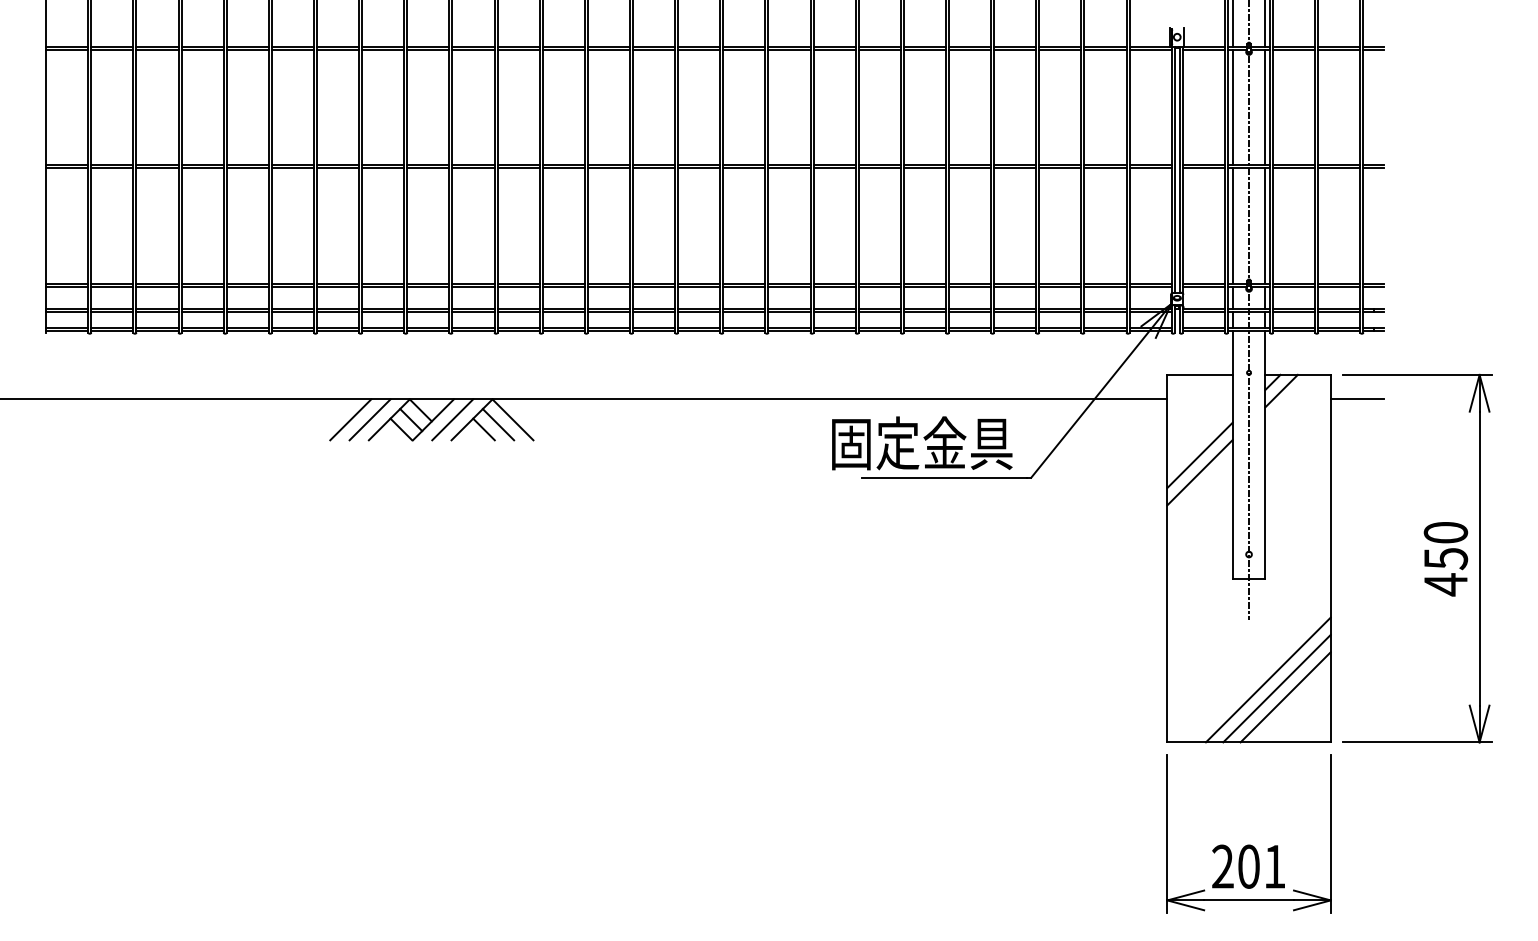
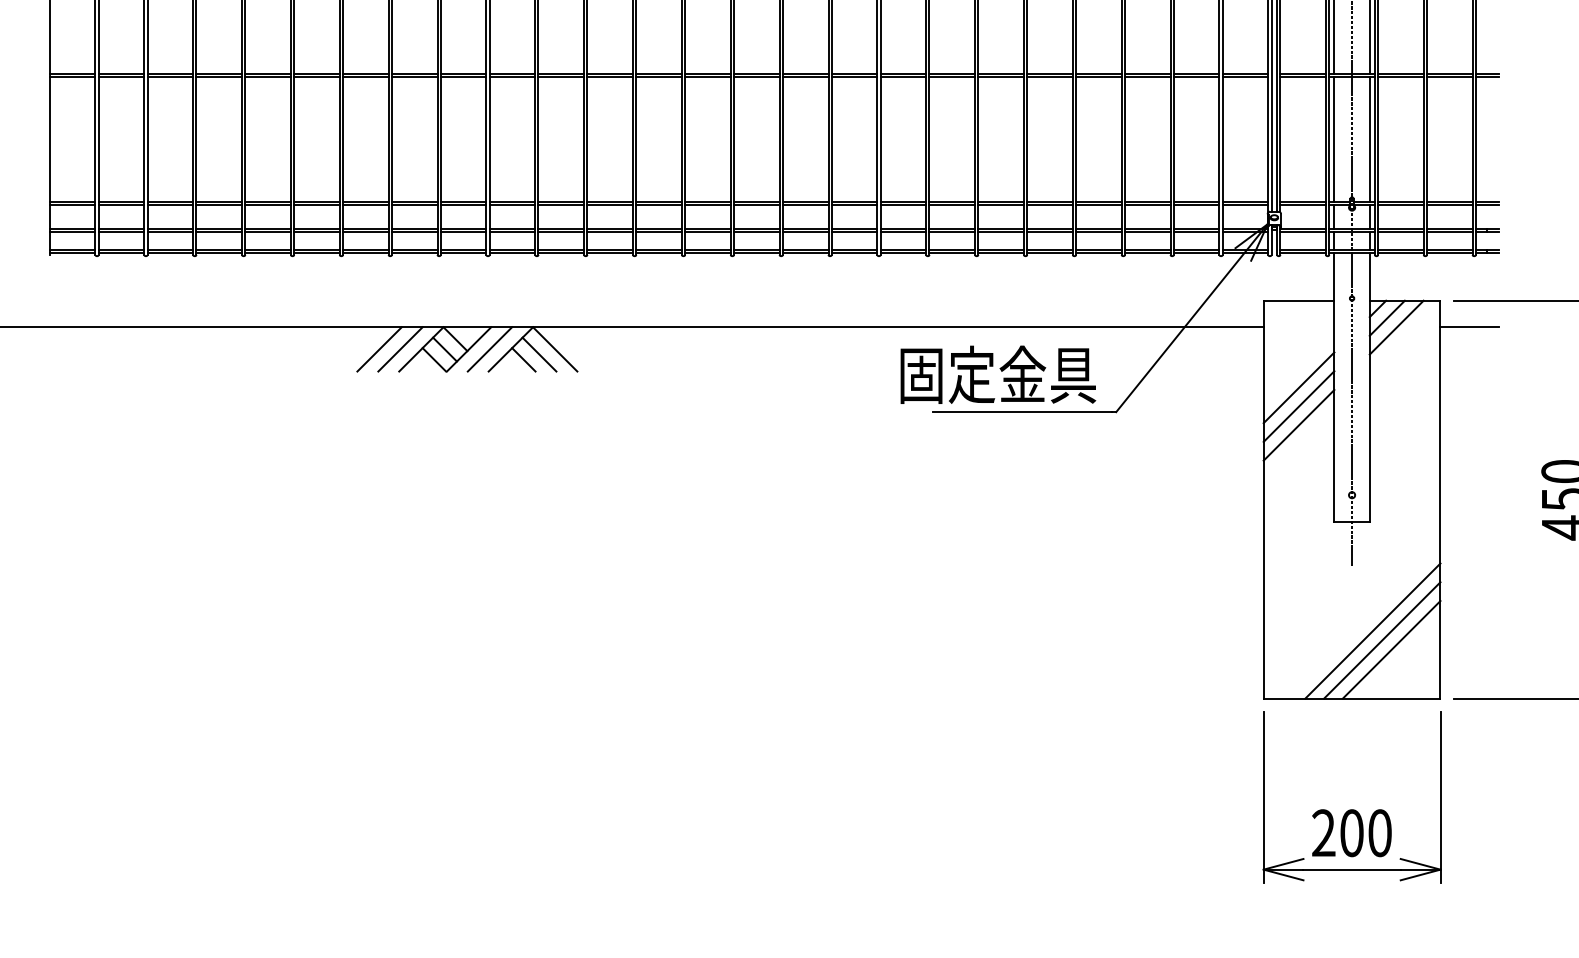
line: (1290, 399) -> (1396, 327), added
line: (1199, 489) -> (1298, 424), added
text: (1274, 866) -> (1379, 832), 201 -> 200

